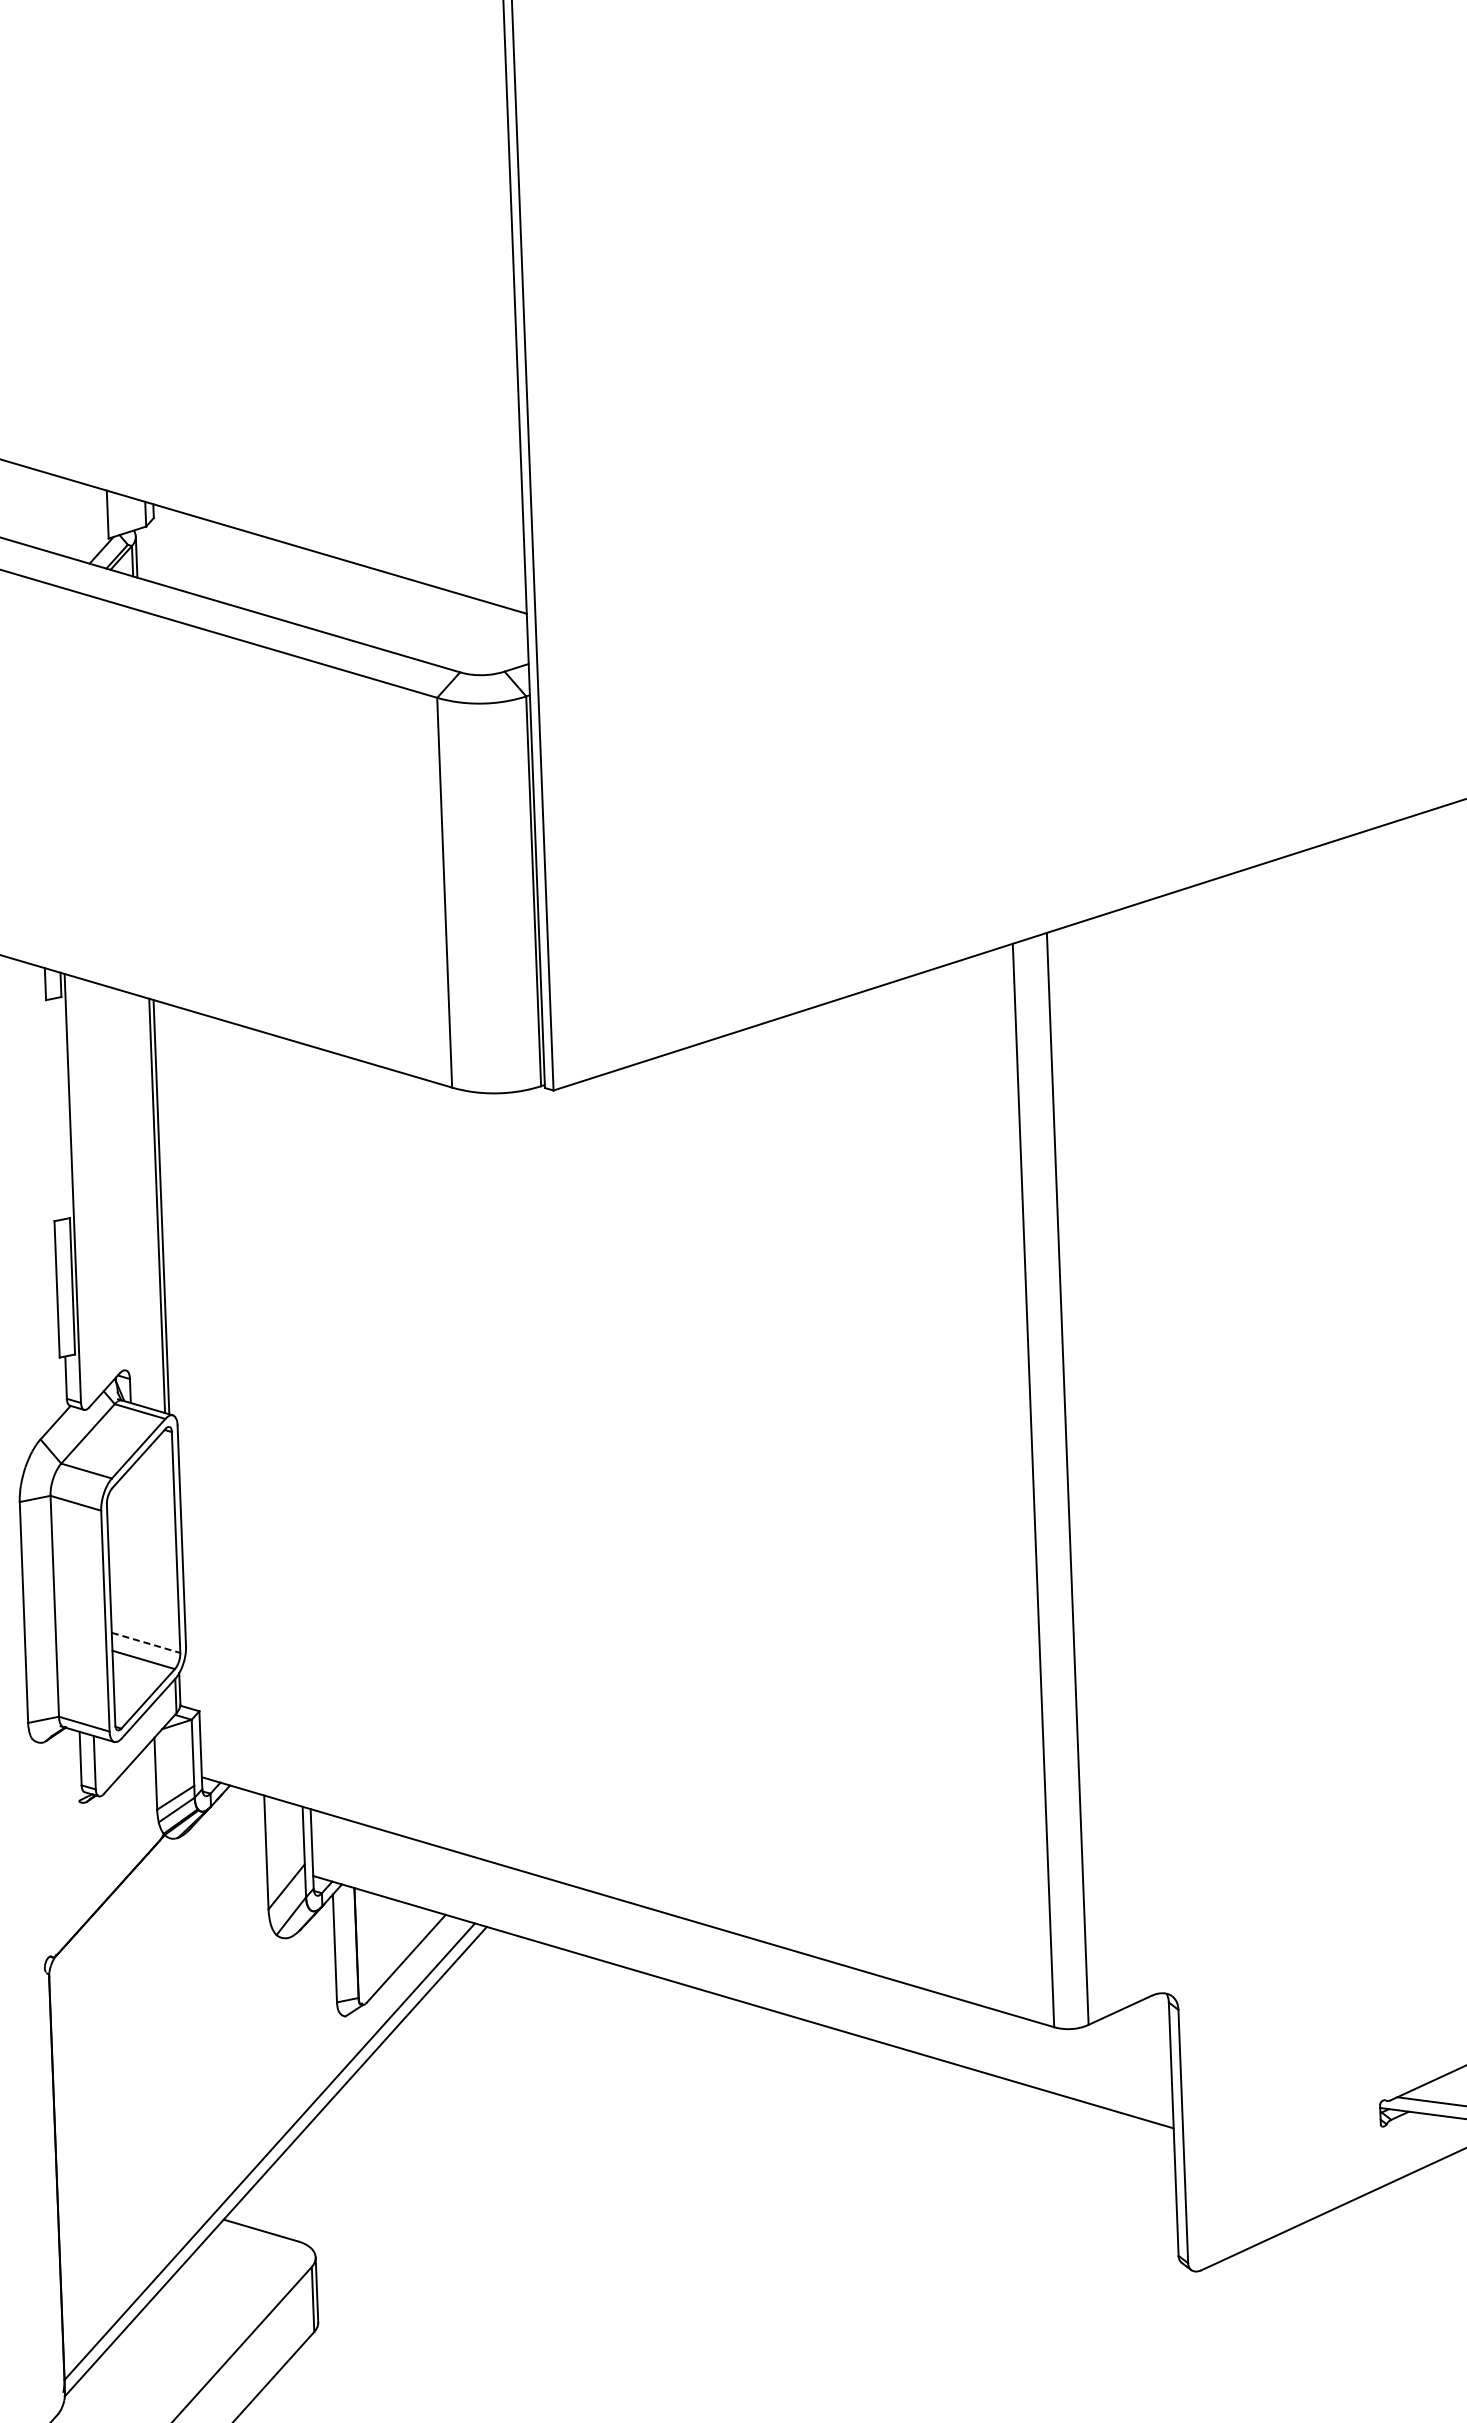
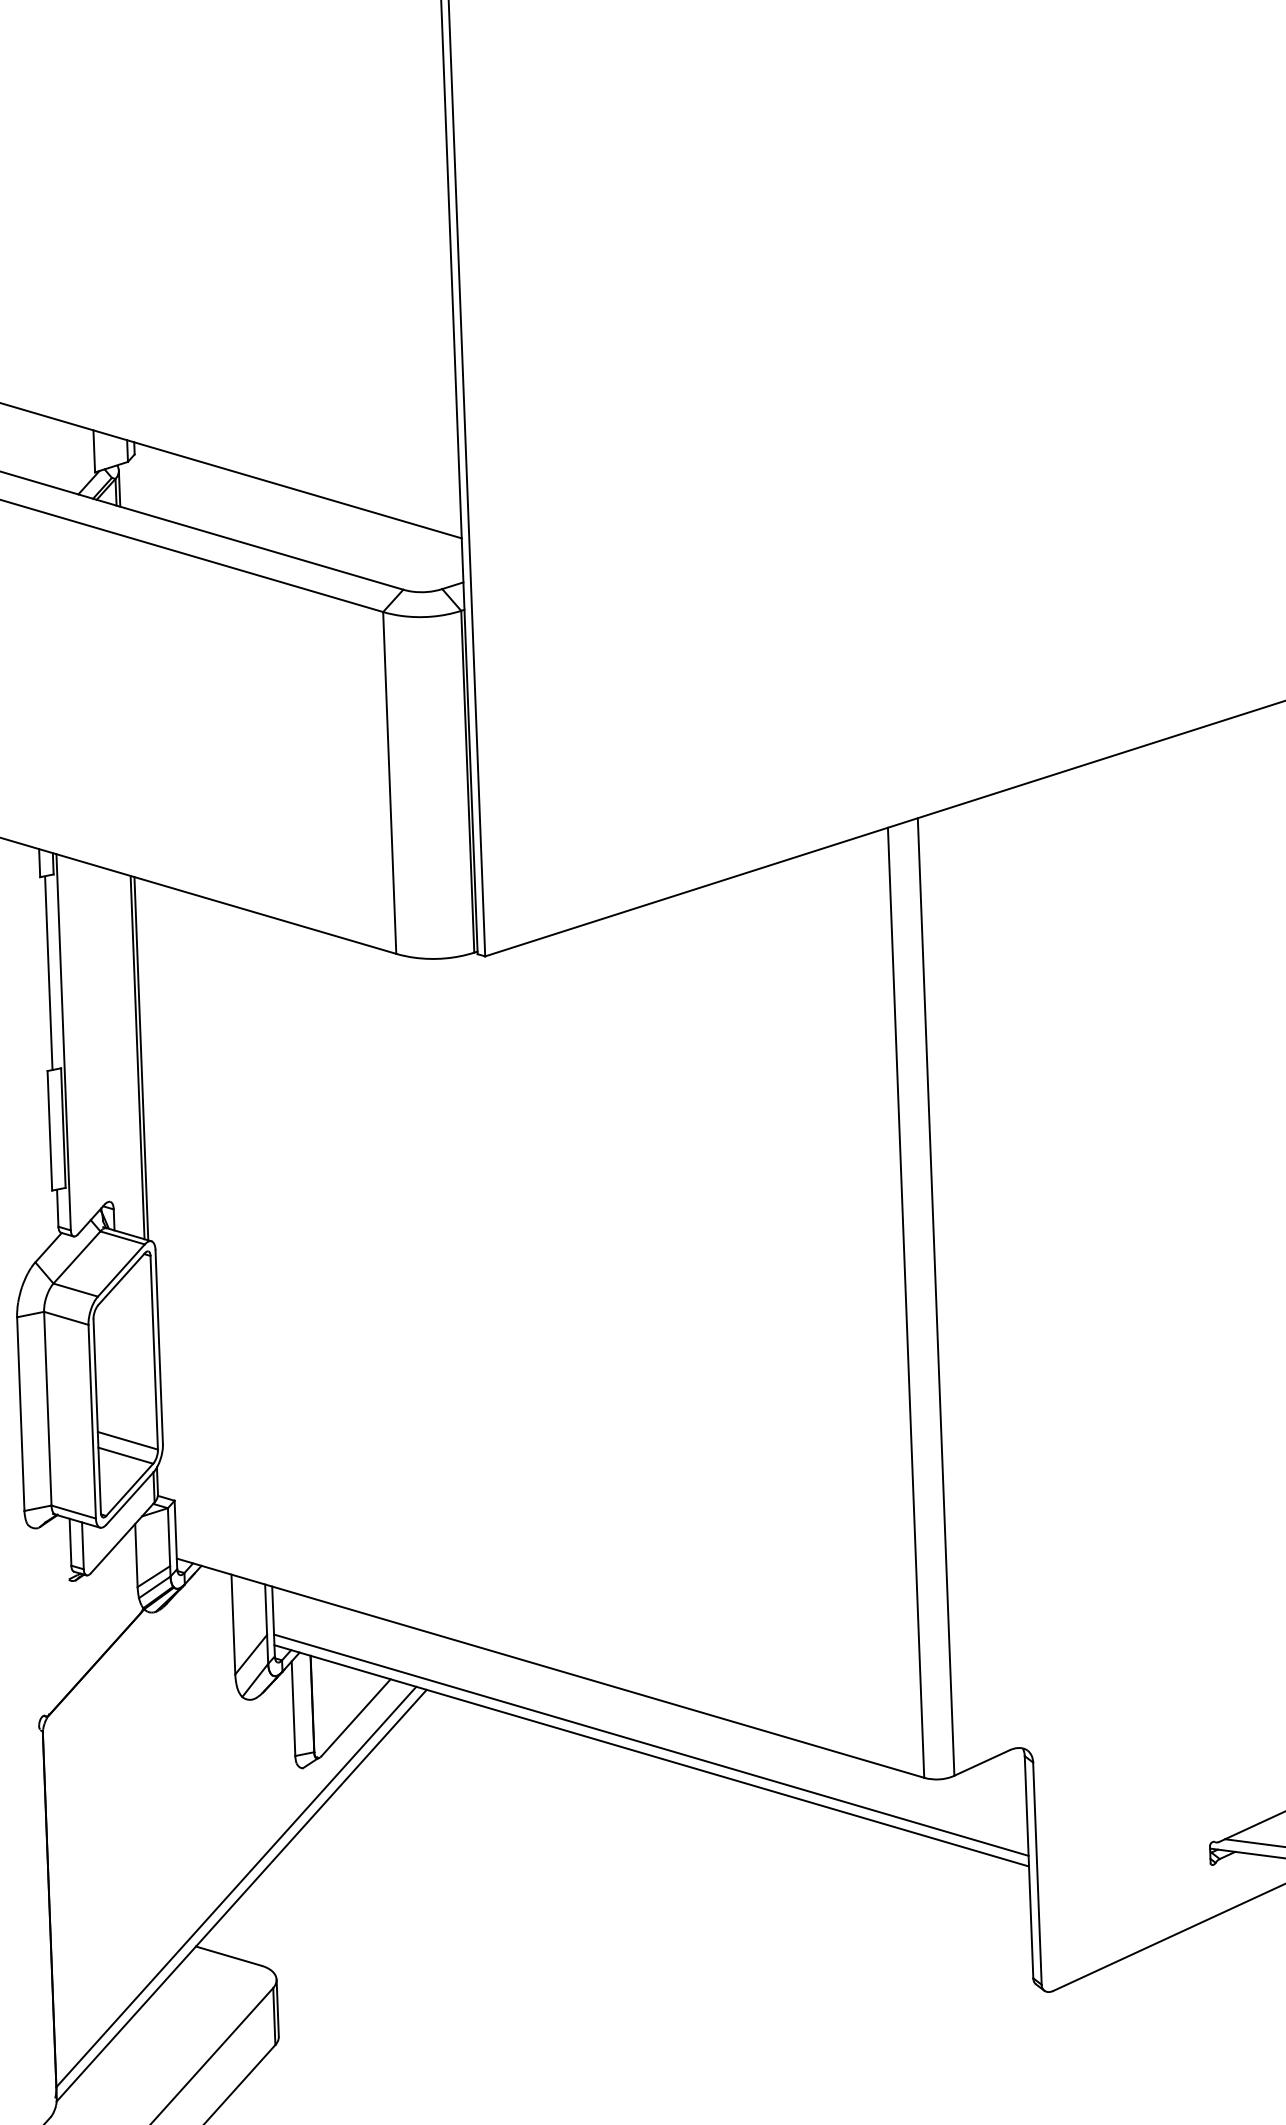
line: (55, 1109) -> (48, 973), added
line: (146, 1642) -> (128, 1440), dashed -> solid
line: (742, 1989) -> (650, 1744), added

